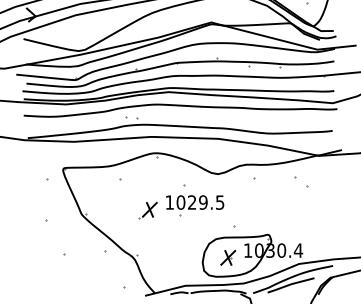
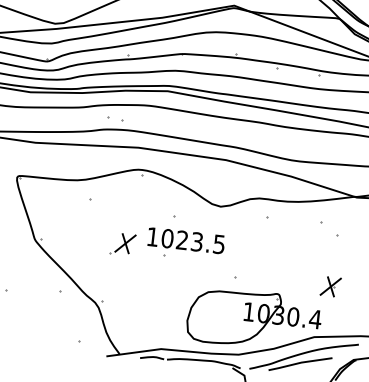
text: (203, 202) -> (197, 241), 1029.5 -> 1023.5
part: (228, 257) -> (331, 286), moved

